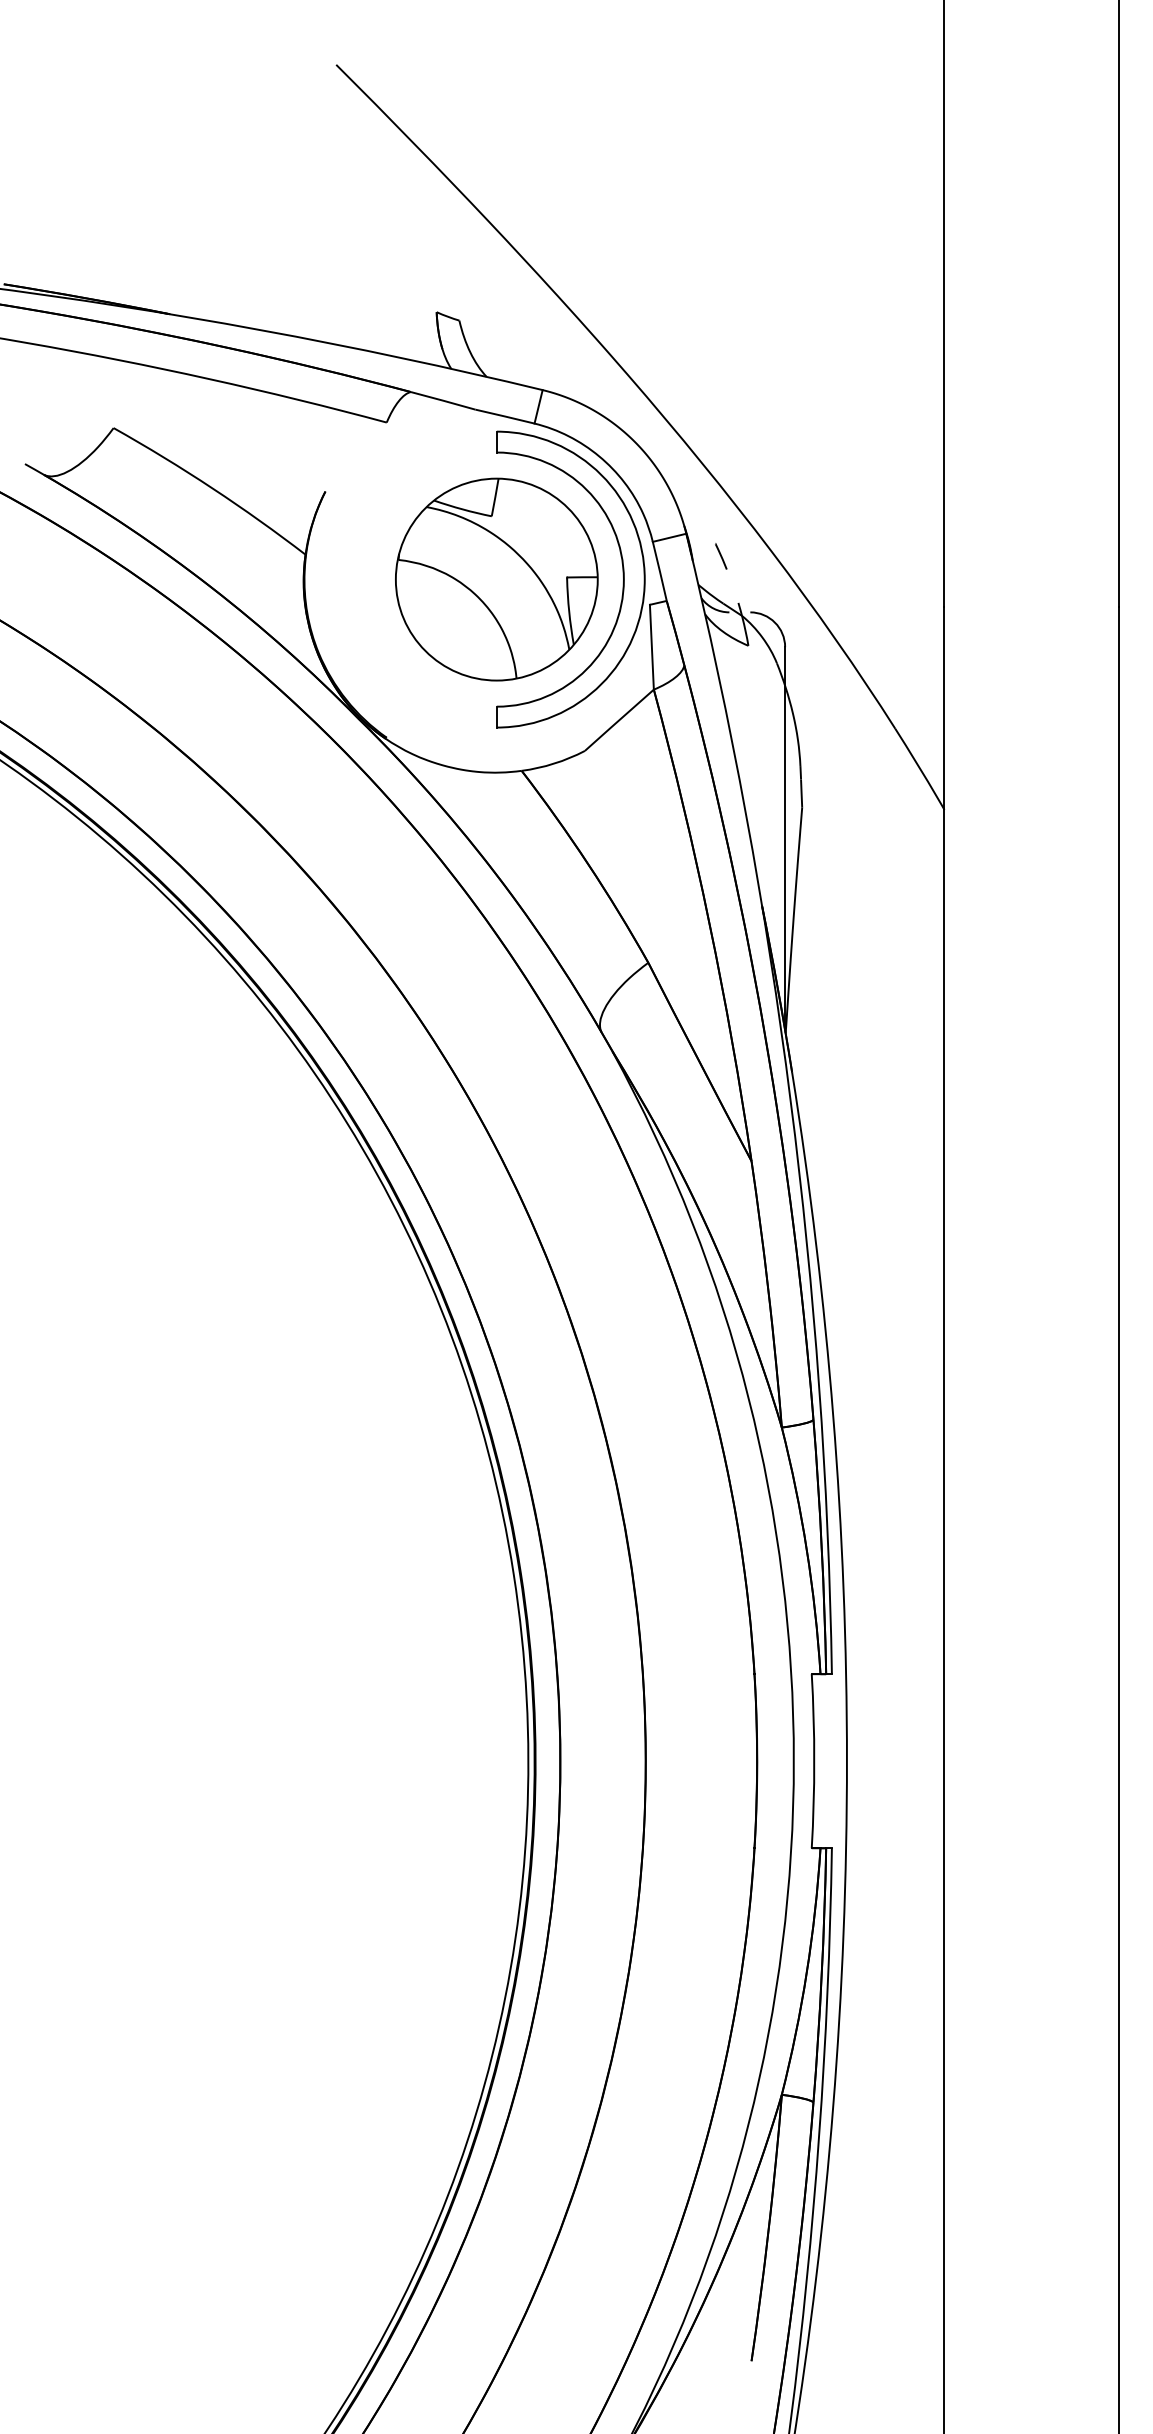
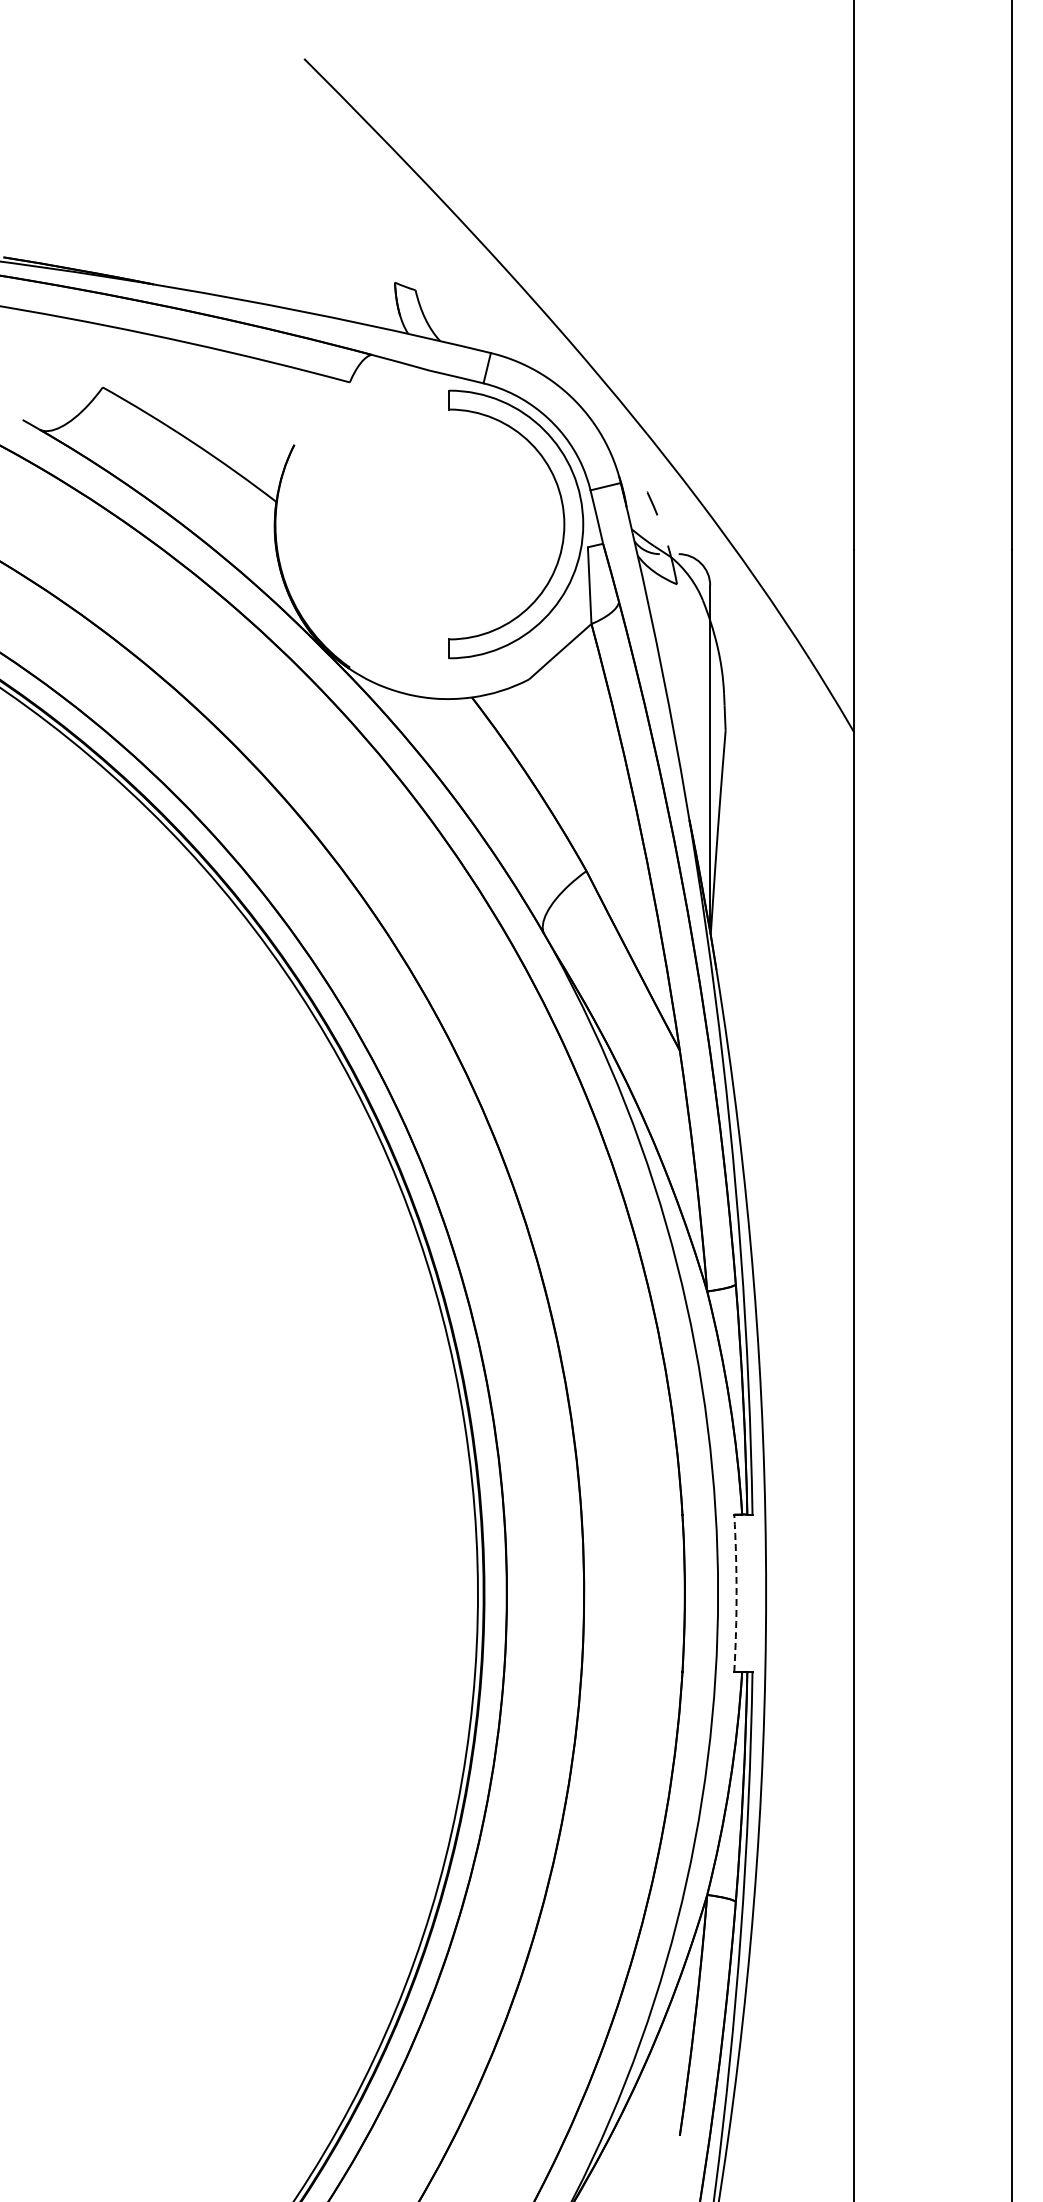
part: (496, 579) -> (449, 524), removed
arc: (814, 1761) -> (736, 1593), solid -> dashed

